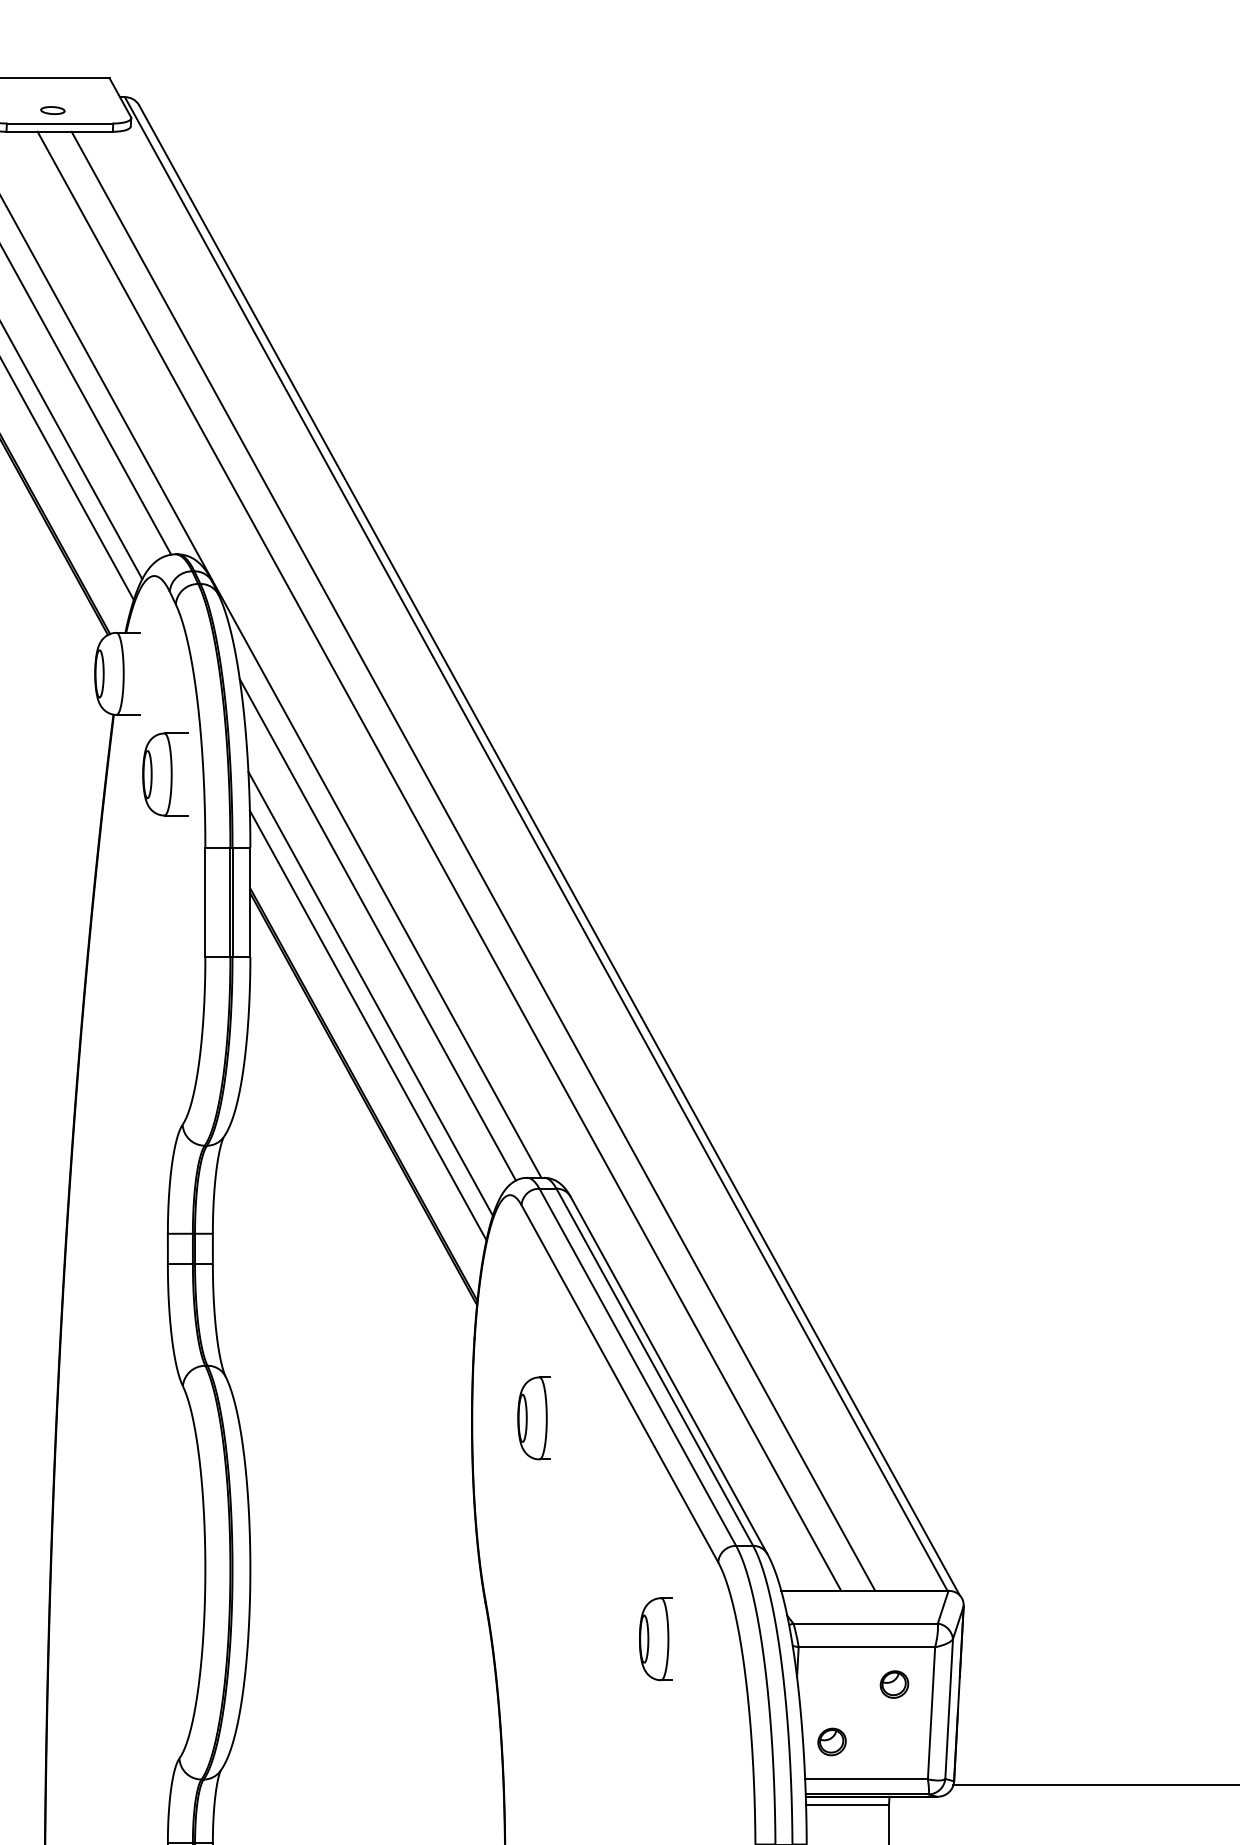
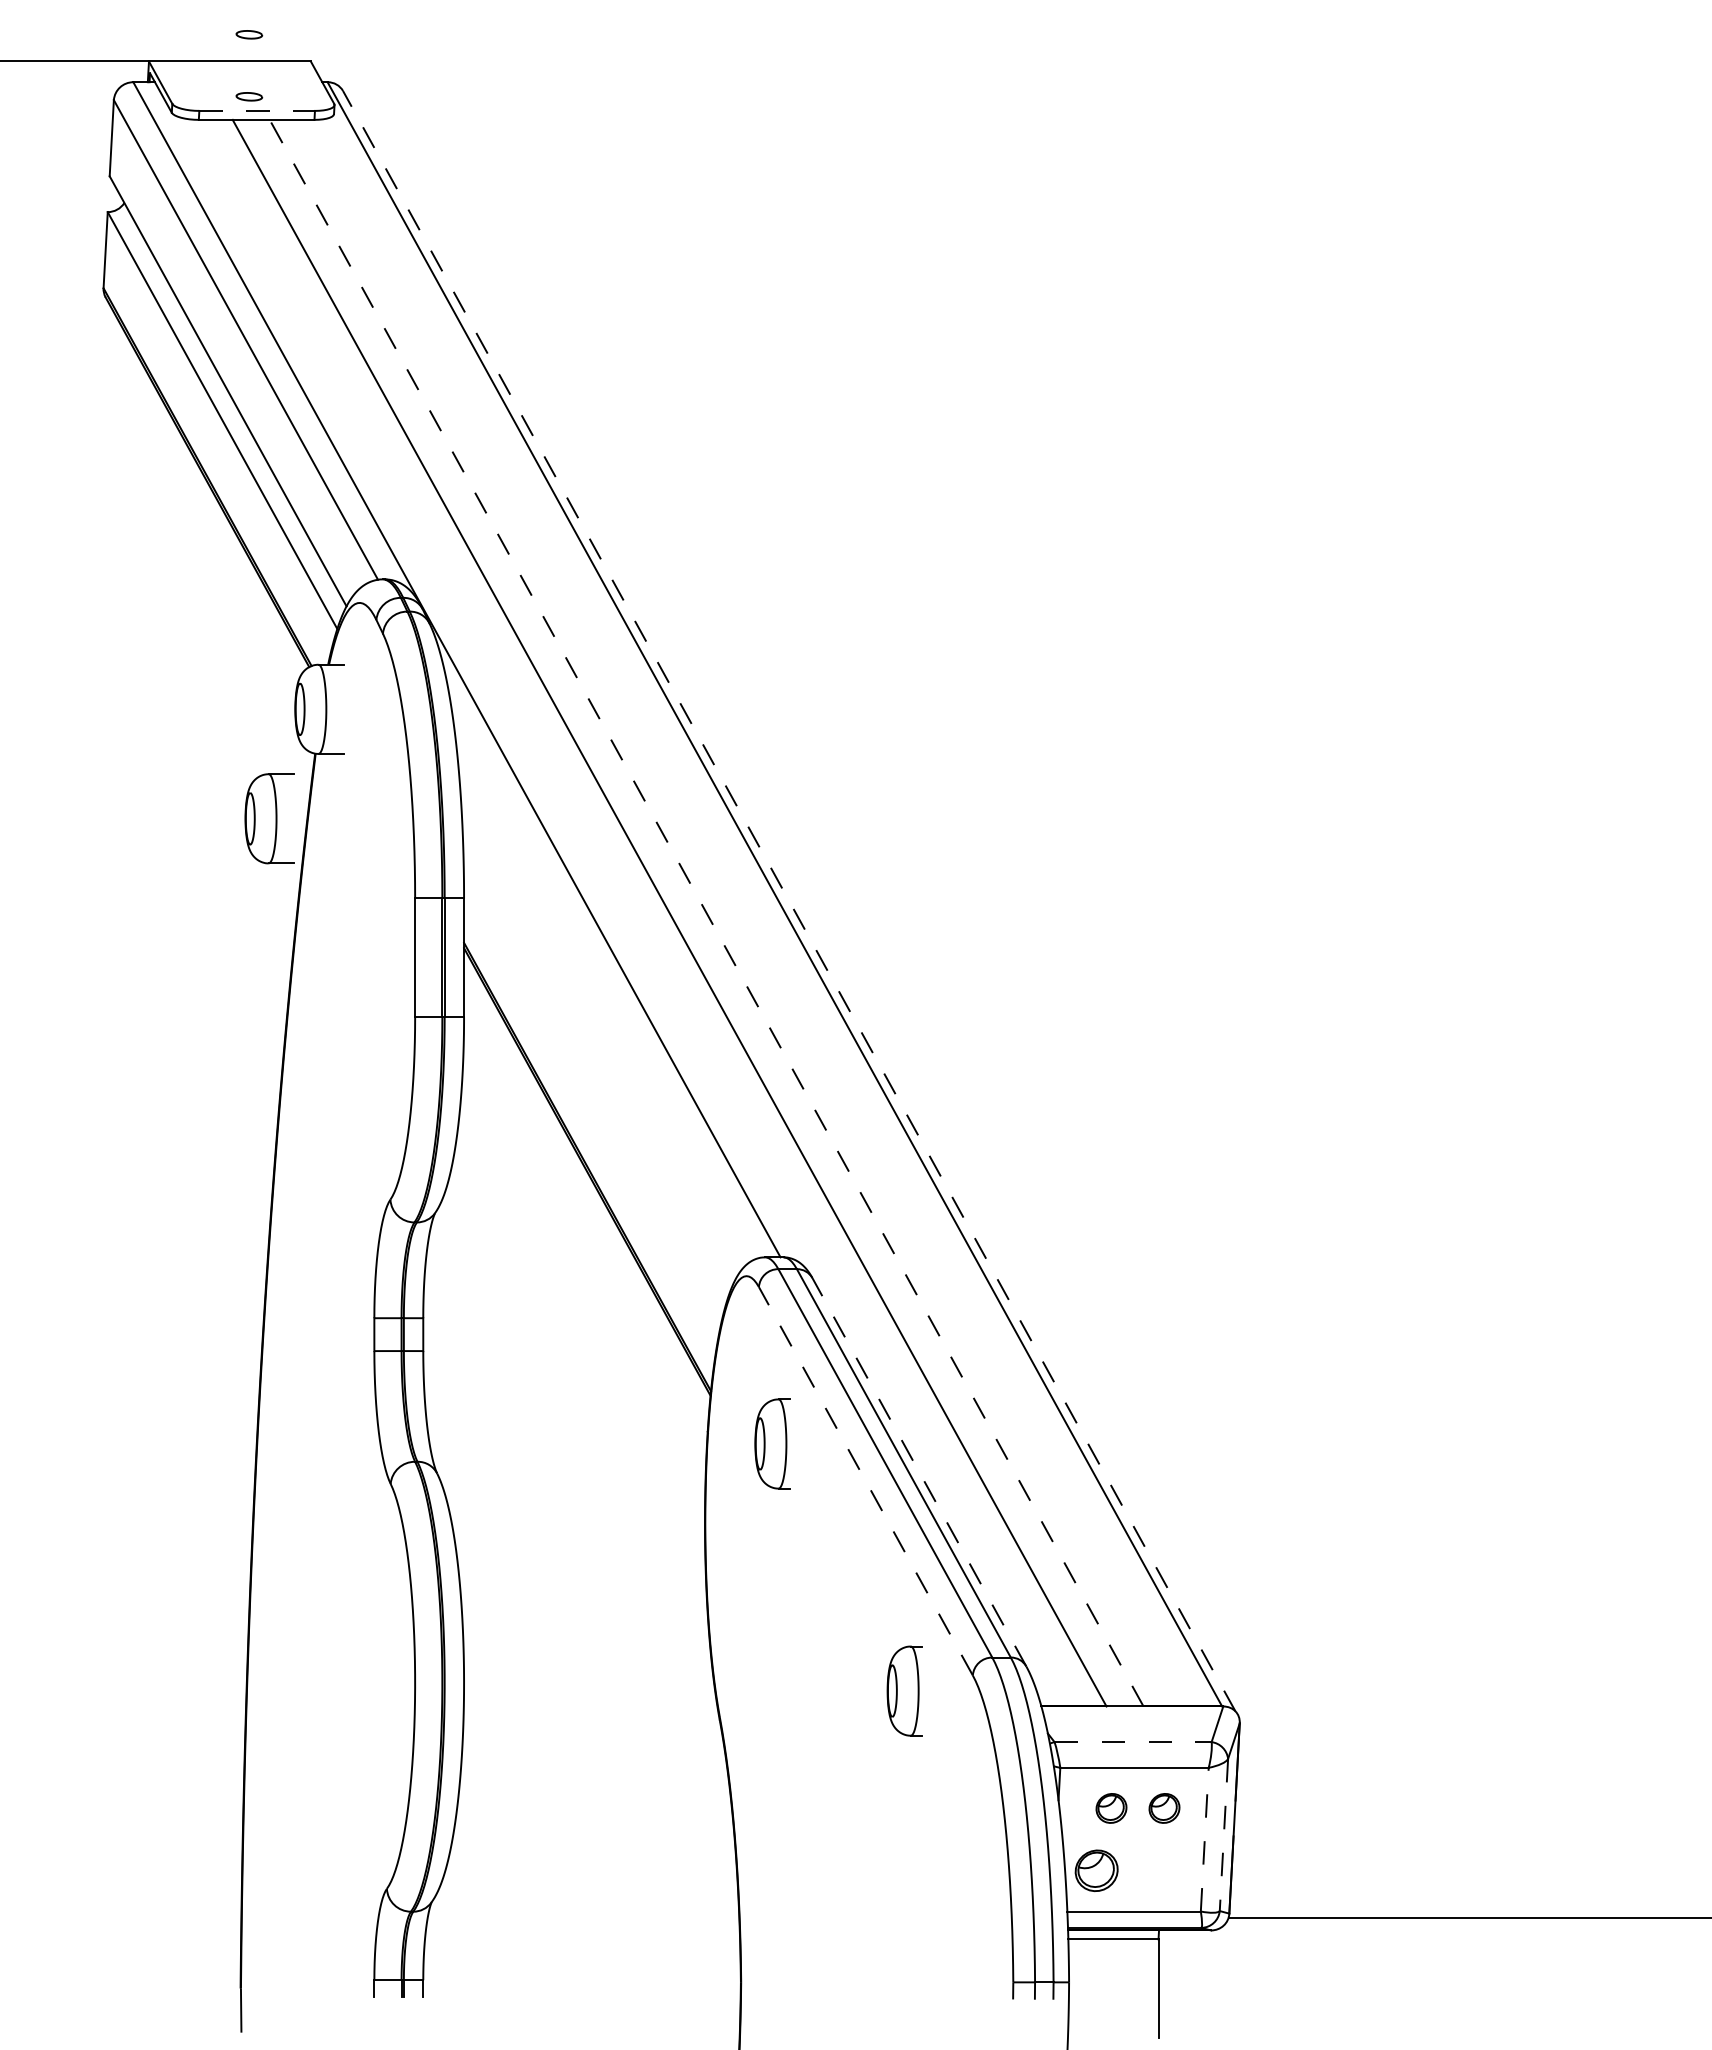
part: (53, 53) -> (249, 34), added
line: (60, 123) -> (257, 110), solid -> dashed
part: (165, 774) -> (269, 818), moved
line: (549, 850) -> (789, 901), solid -> dashed
line: (473, 861) -> (706, 913), solid -> dashed
line: (377, 929) -> (602, 987), removed
line: (370, 993) -> (594, 1056), removed
line: (367, 1025) -> (591, 1091), removed
line: (669, 1375) -> (919, 1472), solid -> dashed
line: (619, 1383) -> (865, 1481), solid -> dashed
part: (534, 1417) -> (772, 1443), moved
line: (865, 1623) -> (1133, 1742), solid -> dashed
part: (655, 1638) -> (904, 1690), moved
part: (845, 1684) -> (1111, 1808), added
line: (948, 1709) -> (1223, 1835), solid -> dashed
line: (931, 1713) -> (1204, 1839), solid -> dashed
part: (831, 1741) -> (1096, 1870), size x1.4

